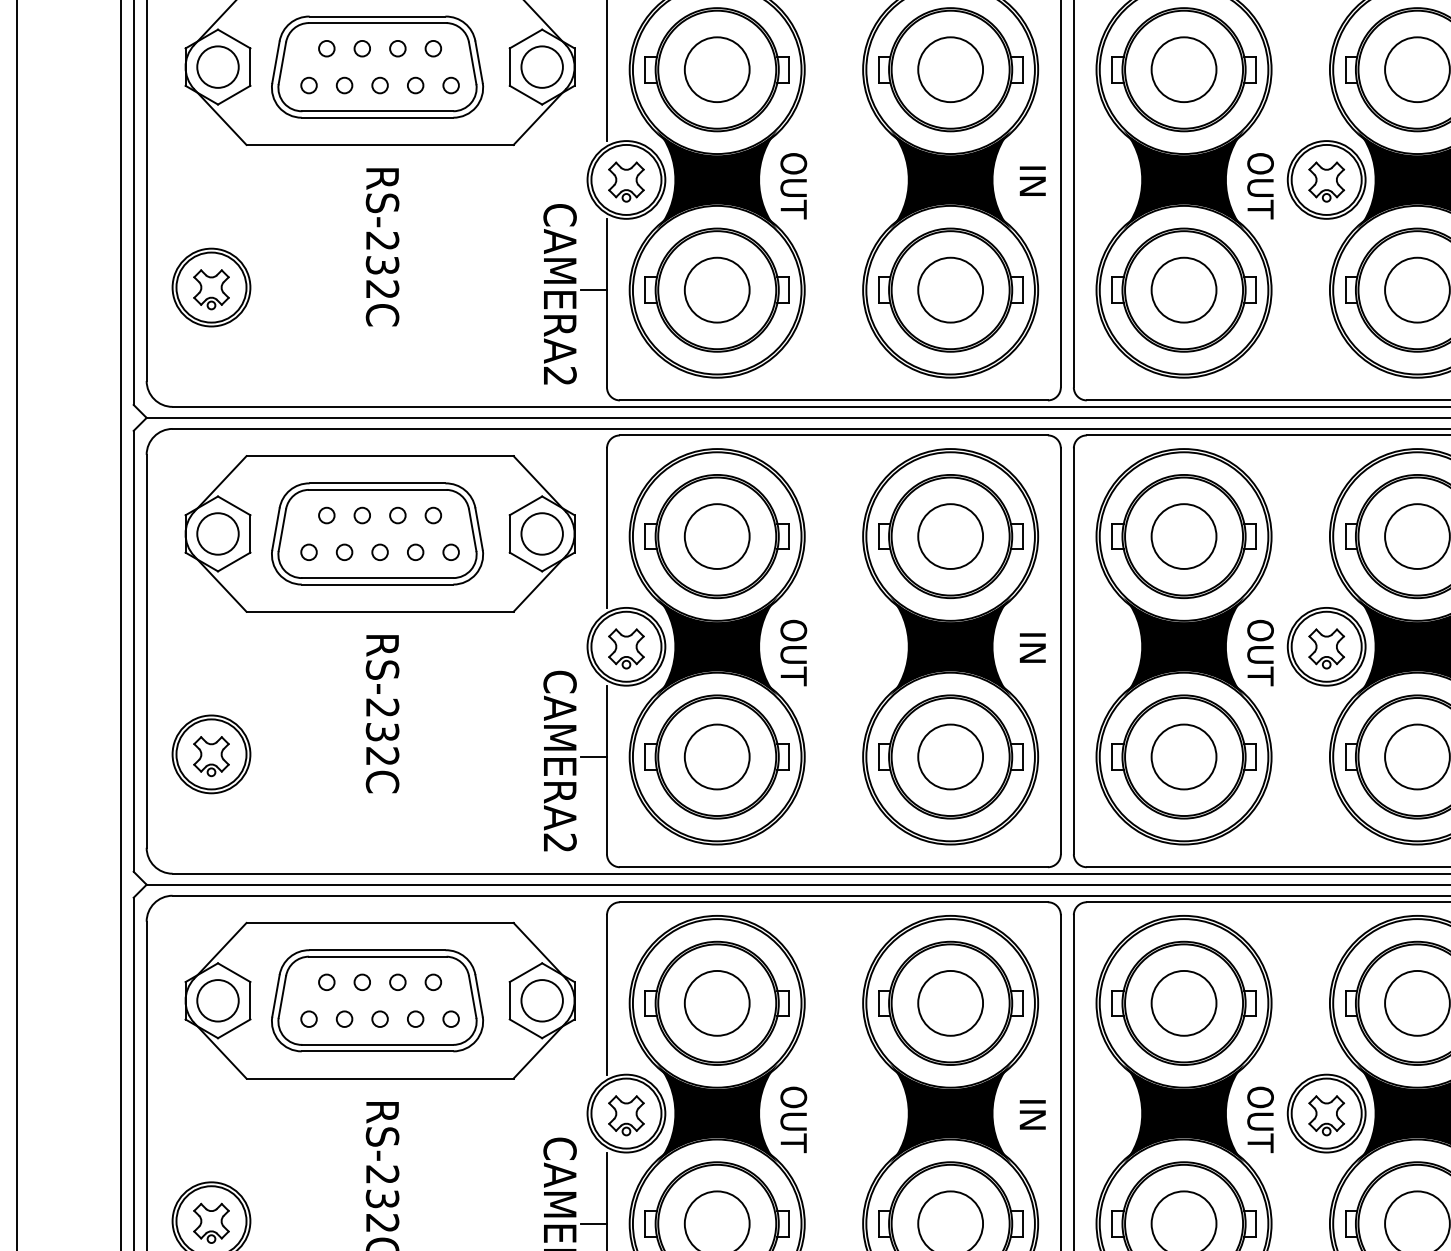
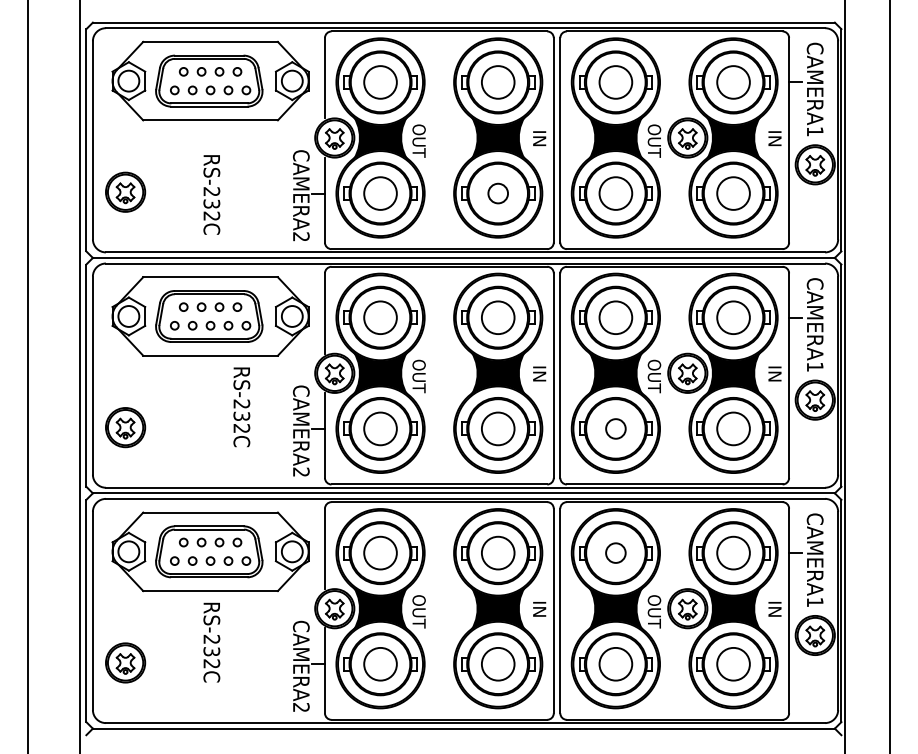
text: (381, 246) -> (211, 194), moved
circle: (949, 290) -> (497, 193), size x0.6
text: (381, 714) -> (241, 407), moved
circle: (1183, 756) -> (615, 428), size x0.6
circle: (1183, 1002) -> (615, 552), size x0.6

